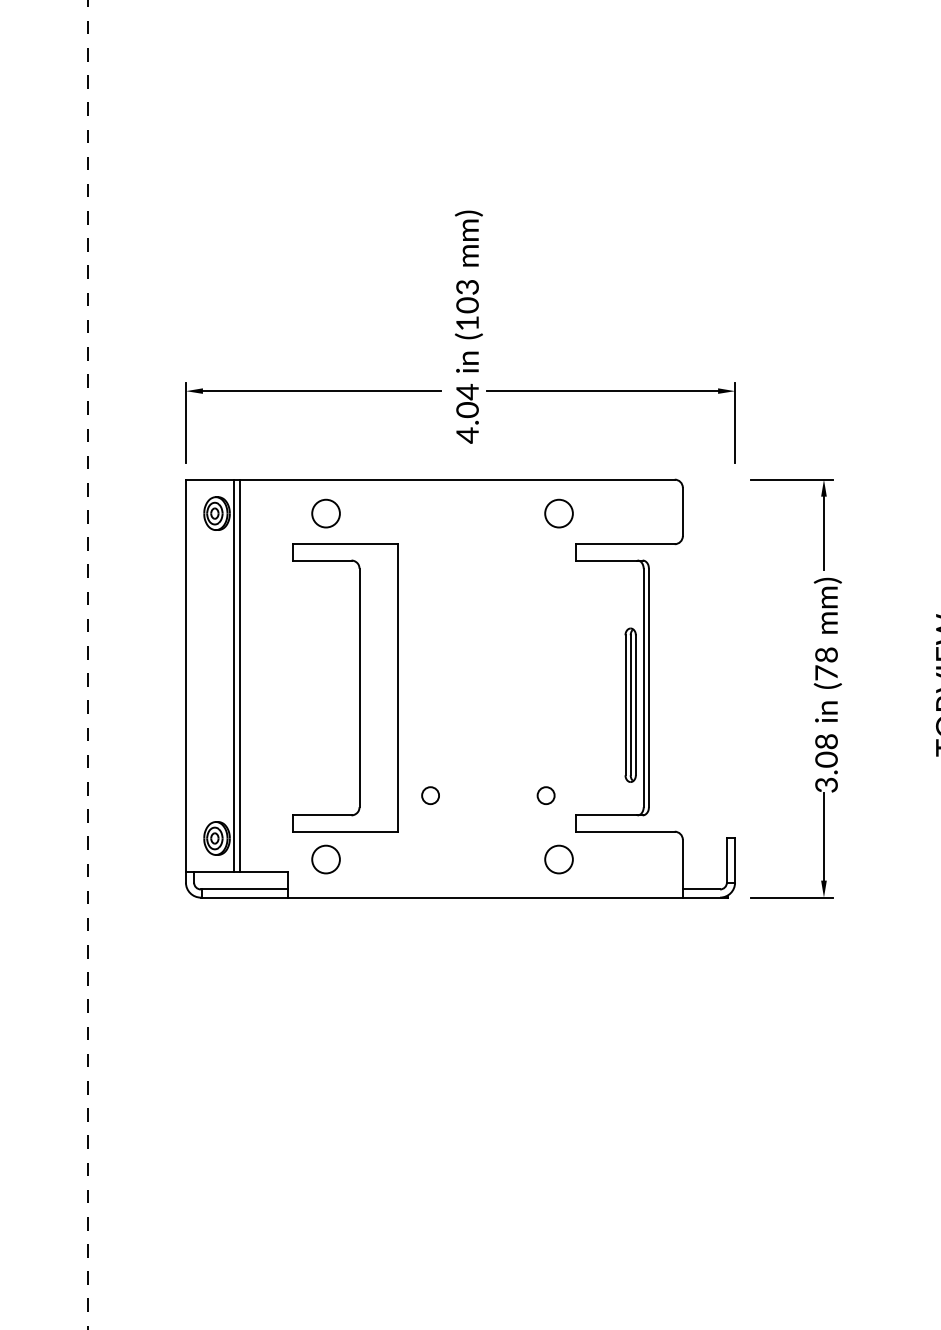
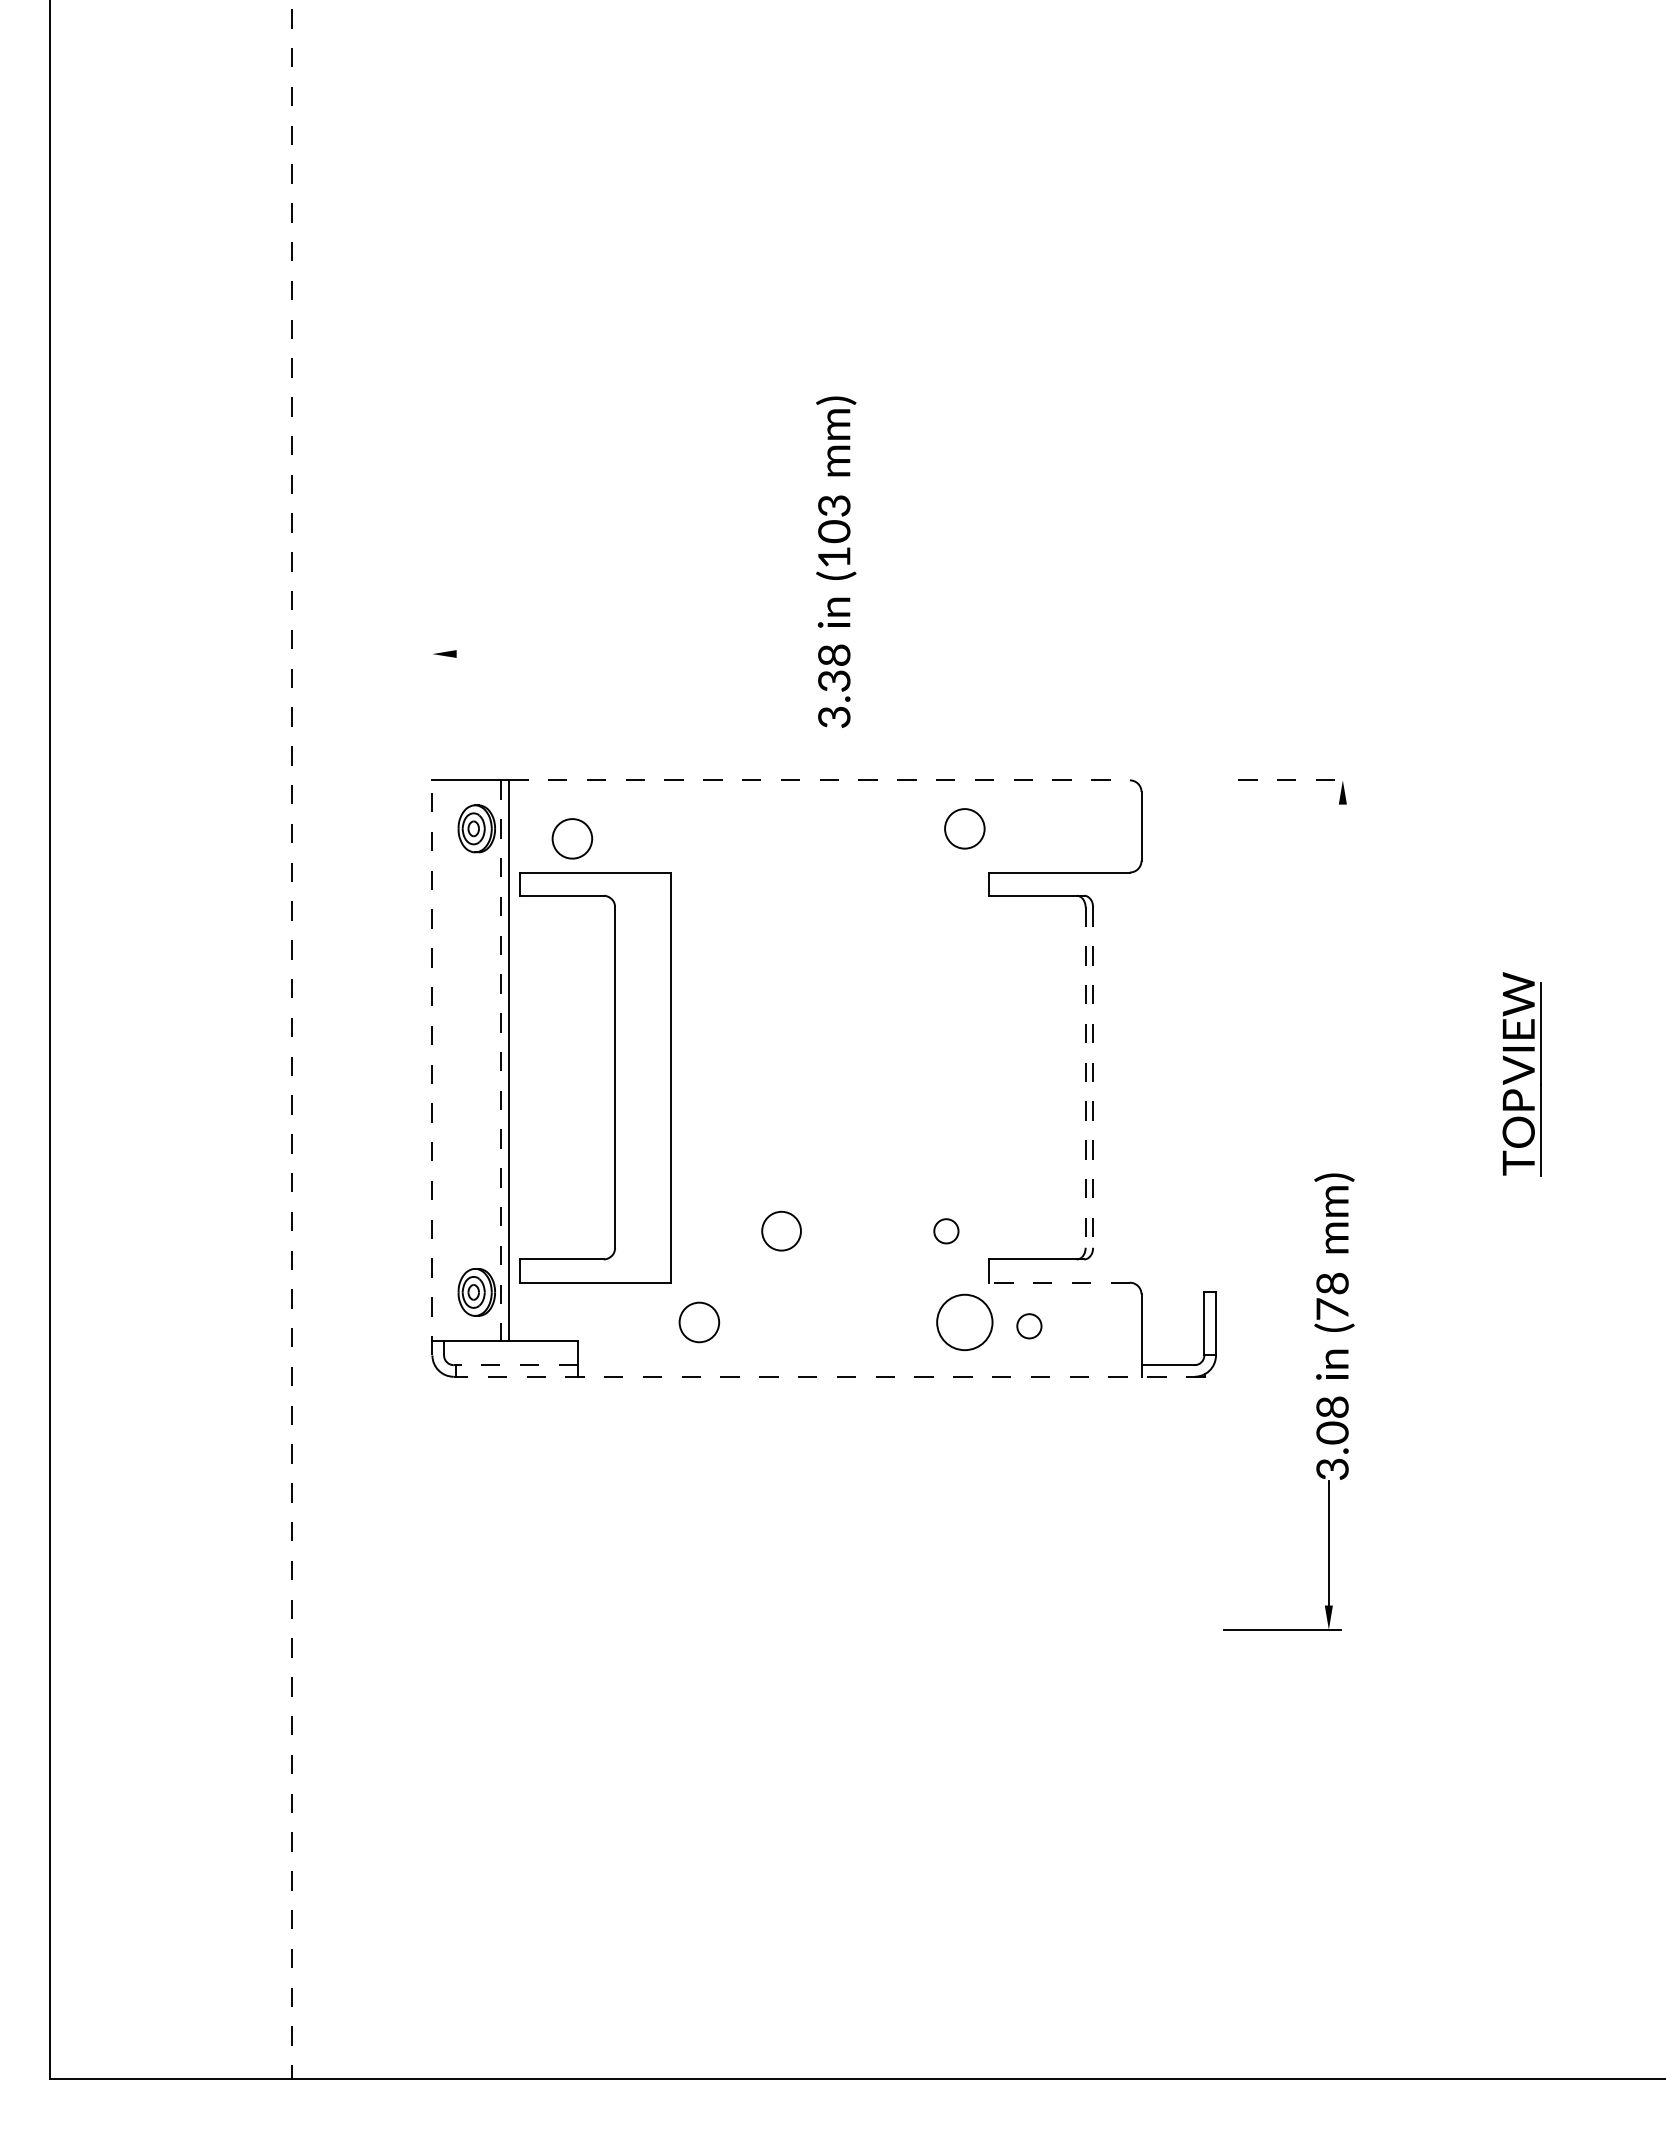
line: (321, 391) -> (626, 654), removed
part: (610, 391) -> (1038, 654), removed
text: (467, 413) -> (834, 686), 4.04 -> 3.38
line: (185, 422) -> (432, 698), removed
line: (457, 479) -> (820, 780), solid -> dashed
line: (792, 479) -> (1297, 780), solid -> dashed
circle: (326, 513) -> (572, 838), moved
line: (823, 533) -> (1342, 856), removed
line: (234, 676) -> (501, 1061), solid -> dashed
line: (185, 680) -> (432, 1067), solid -> dashed
part: (359, 687) -> (614, 1077), moved
line: (643, 688) -> (1085, 1078), solid -> dashed
line: (649, 688) -> (1093, 1078), solid -> dashed
part: (630, 704) -> (1066, 1101), removed
part: (815, 739) -> (1316, 1404), moved
circle: (430, 795) -> (781, 1231), size x1.6
line: (624, 831) -> (1058, 1282), solid -> dashed
circle: (326, 859) -> (699, 1322), moved
circle: (558, 859) -> (964, 1322), size x1.4
circle: (604, 862) -> (1029, 1326), added
line: (244, 889) -> (515, 1365), solid -> dashed
line: (464, 897) -> (829, 1376), solid -> dashed

